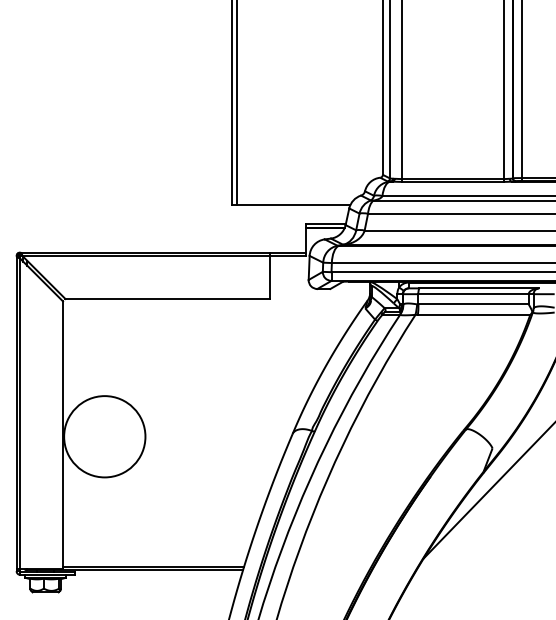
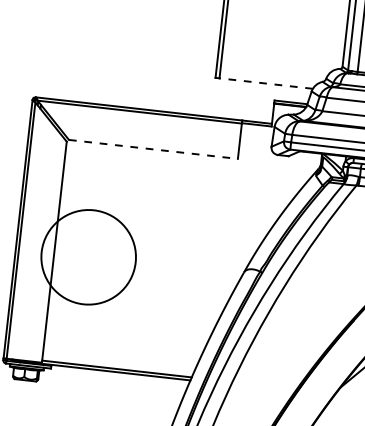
line: (293, 205) -> (265, 83), solid -> dashed
line: (168, 299) -> (154, 149), solid -> dashed
circle: (104, 436) -> (88, 257), size x1.4

